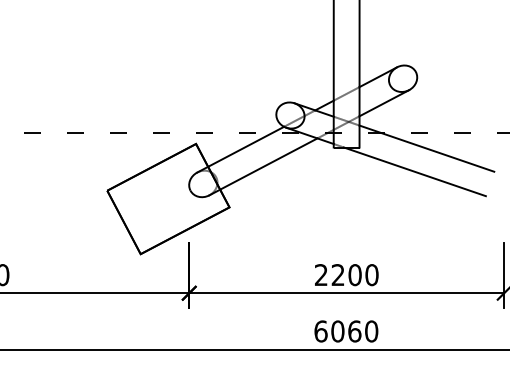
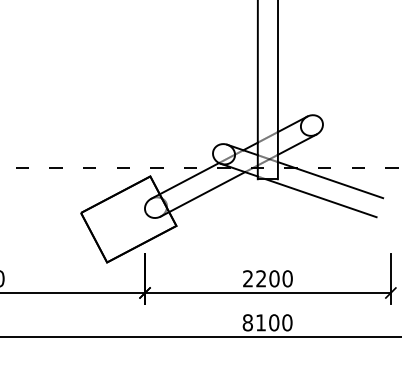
text: (337, 331) -> (260, 322), 6060 -> 8100

